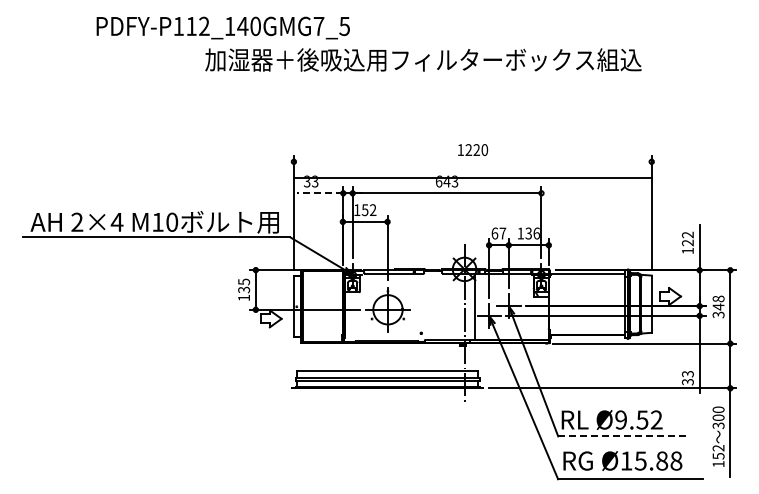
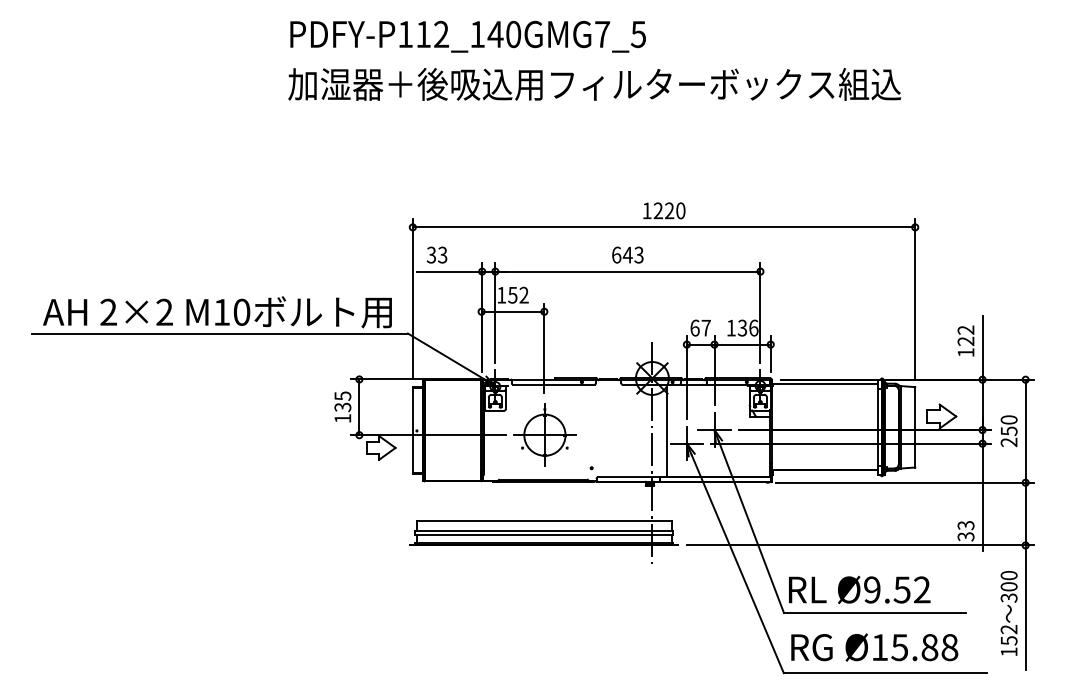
text: (222, 27) -> (467, 35), moved
line: (472, 177) -> (663, 226), moved
line: (319, 193) -> (448, 271), dashed -> solid
text: (116, 221) -> (163, 311), 2×4 -> 2×2
text: (718, 306) -> (1008, 430), 348 -> 250
line: (622, 436) -> (874, 613), dashed -> solid

